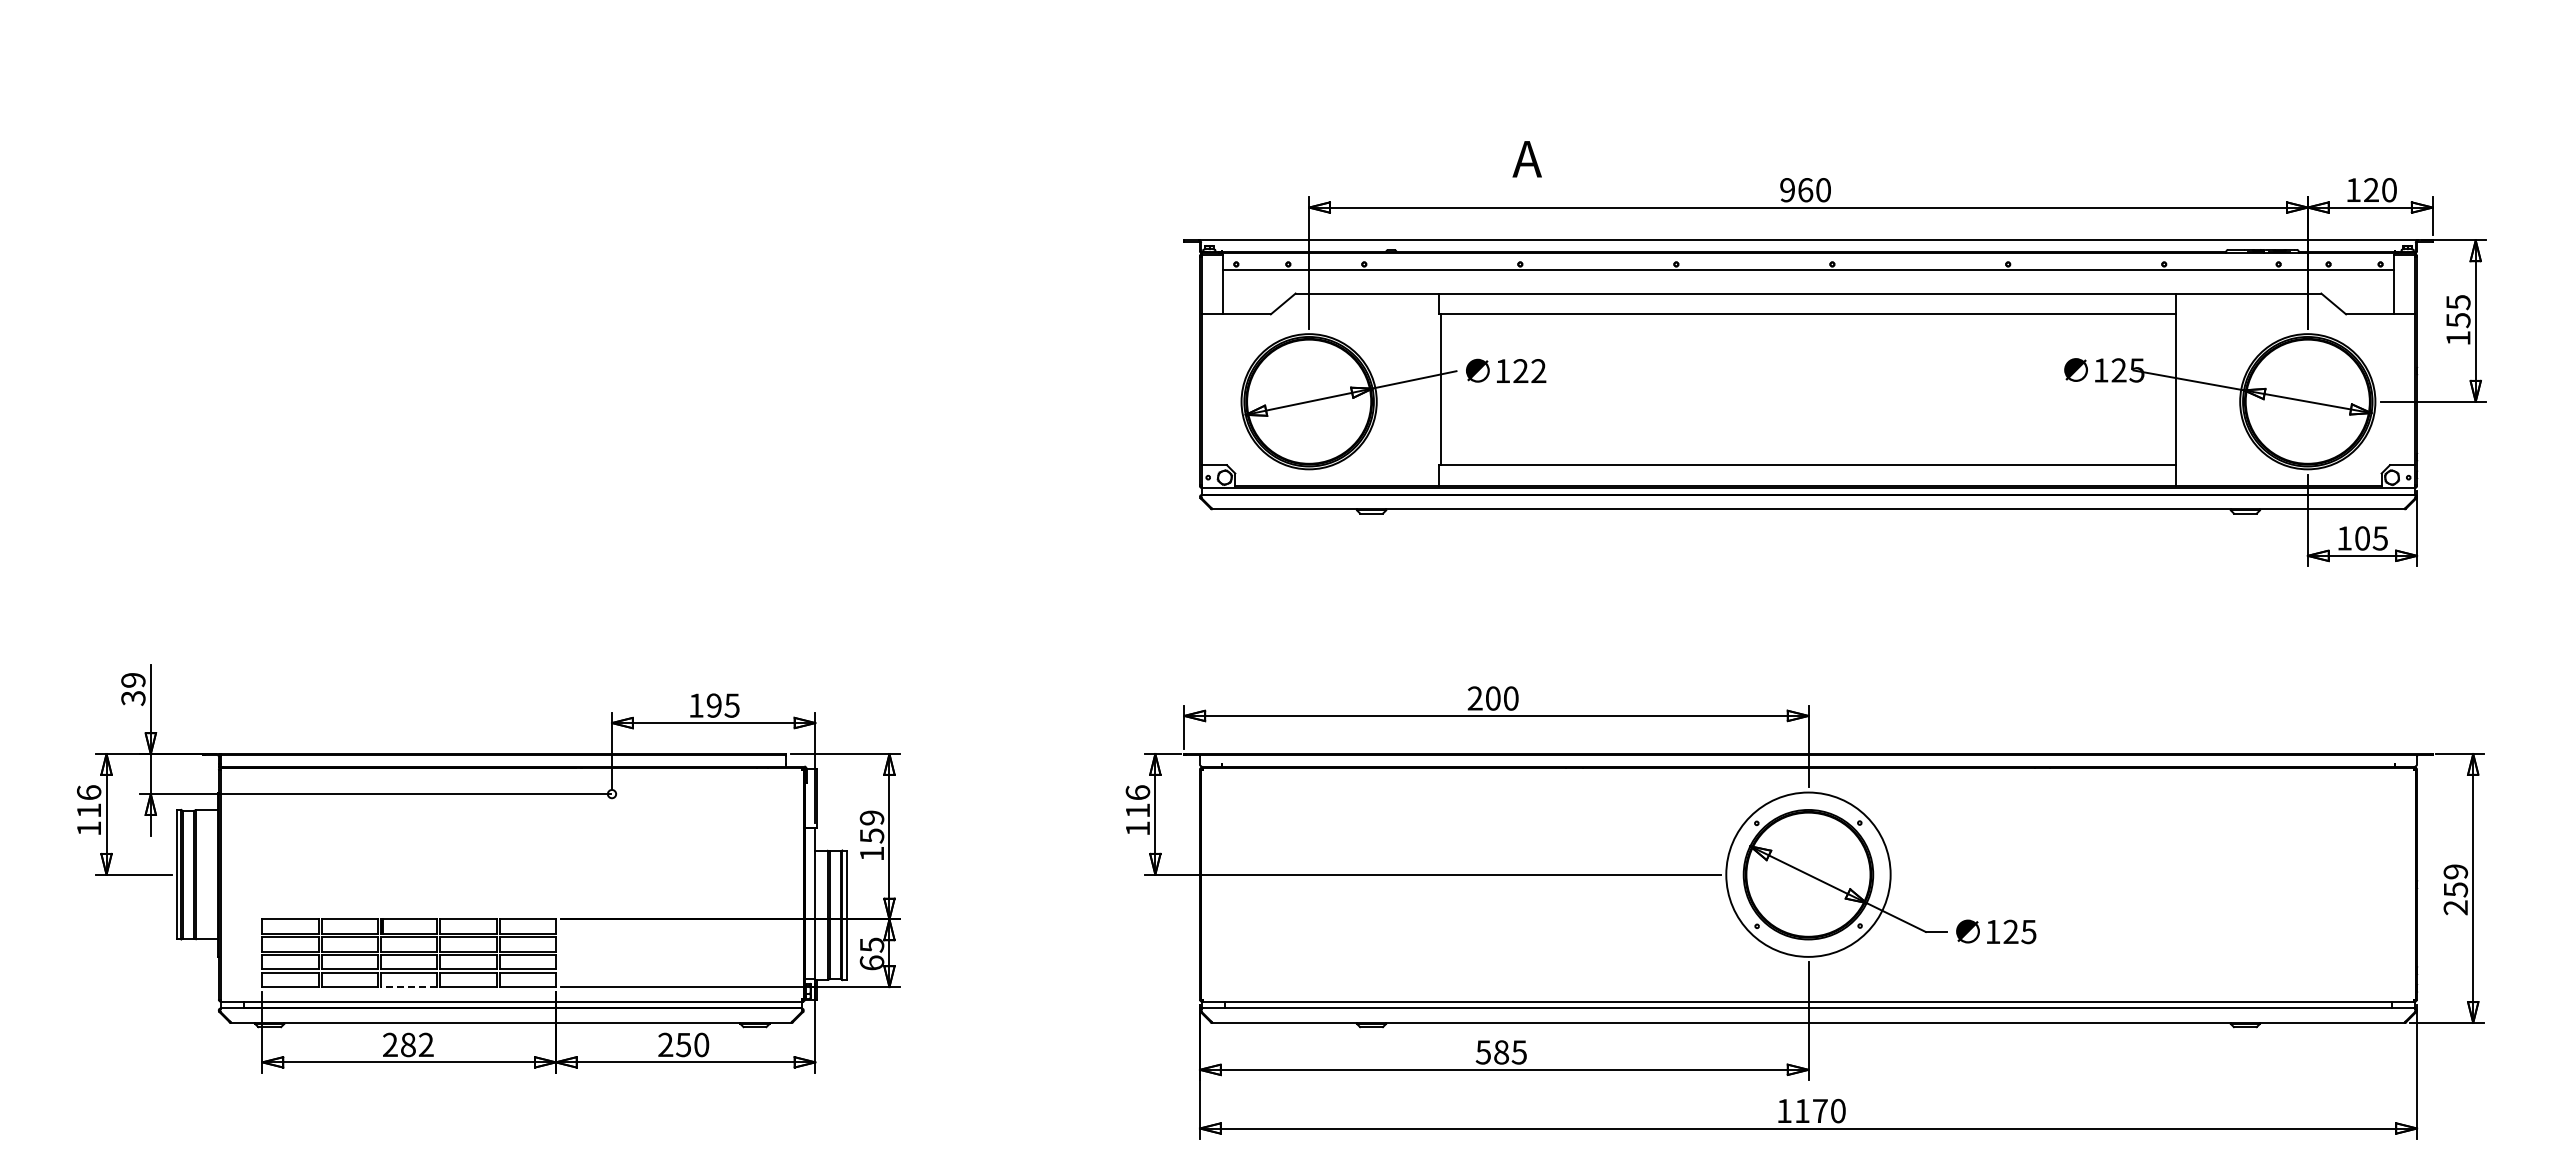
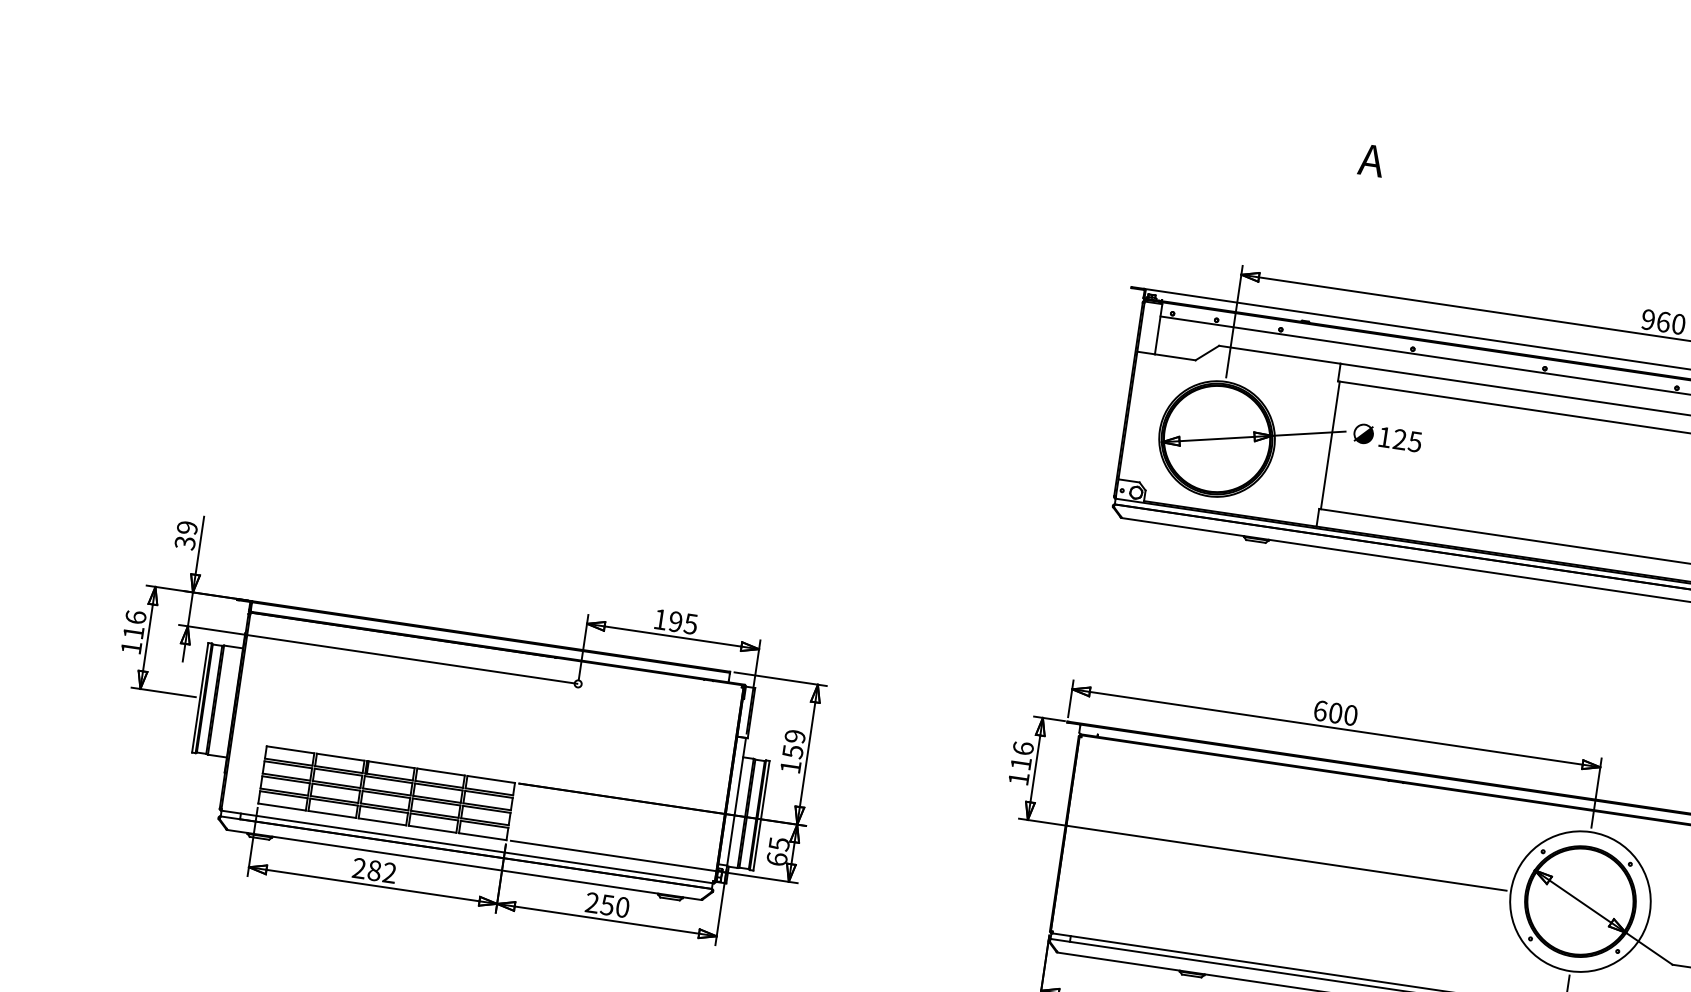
text: (1526, 159) -> (1370, 160), moved
text: (1538, 371) -> (1414, 442), 122 -> 125
text: (1474, 698) -> (1319, 710), 200 -> 600
line: (408, 987) -> (381, 822), dashed -> solid

